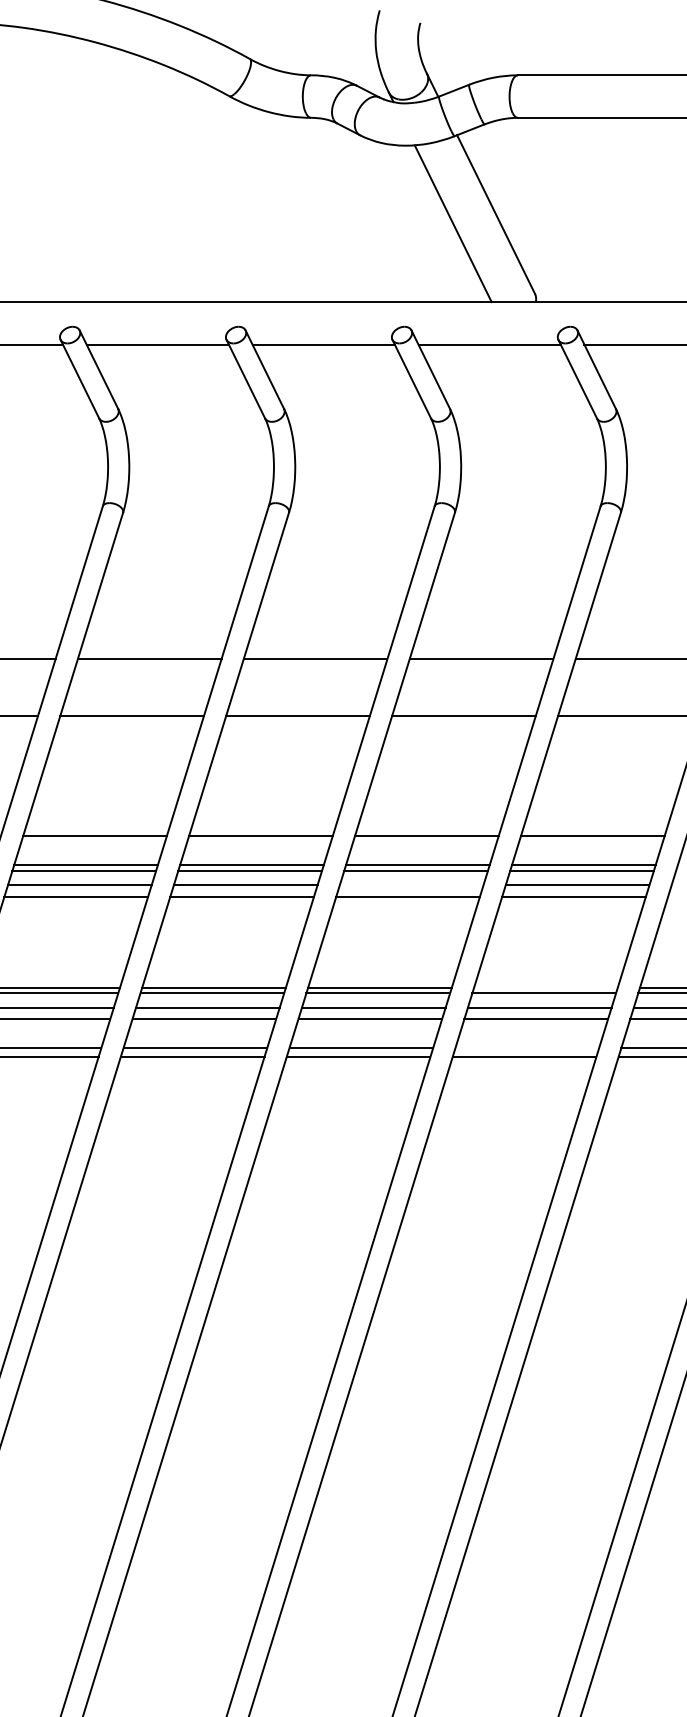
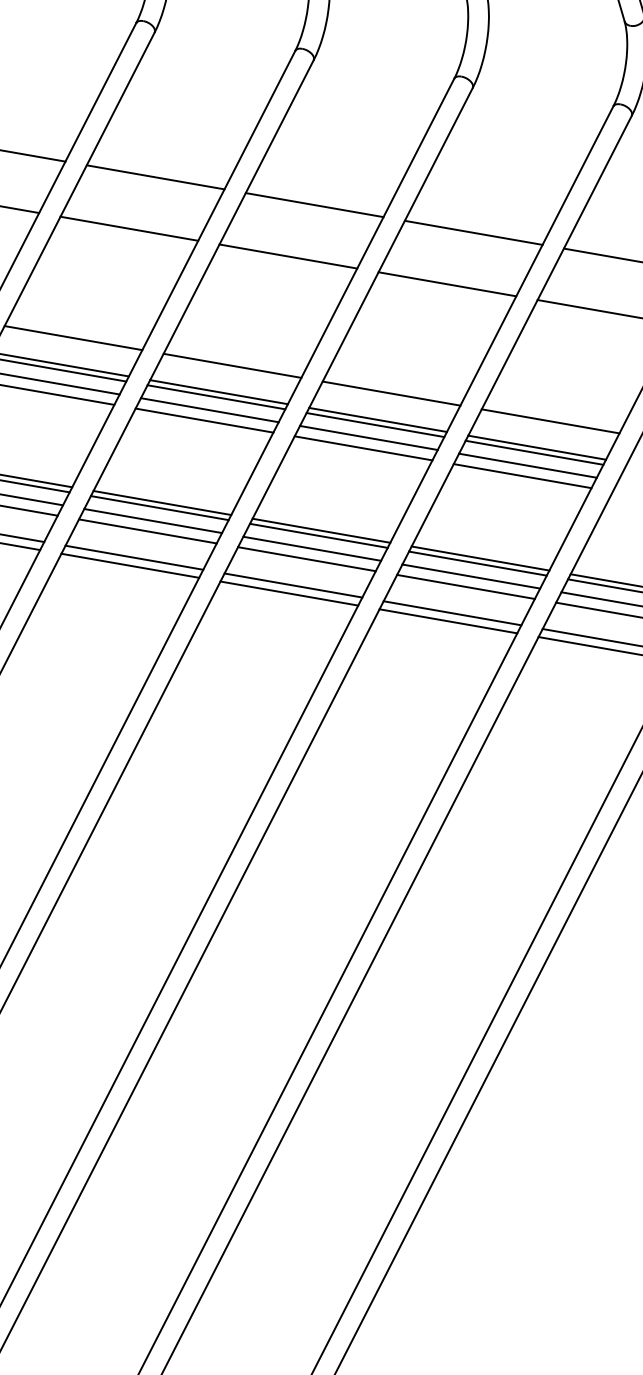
line: (411, 885) -> (368, 438), added
line: (545, 987) -> (480, 558), added
line: (527, 1048) -> (452, 613), added

